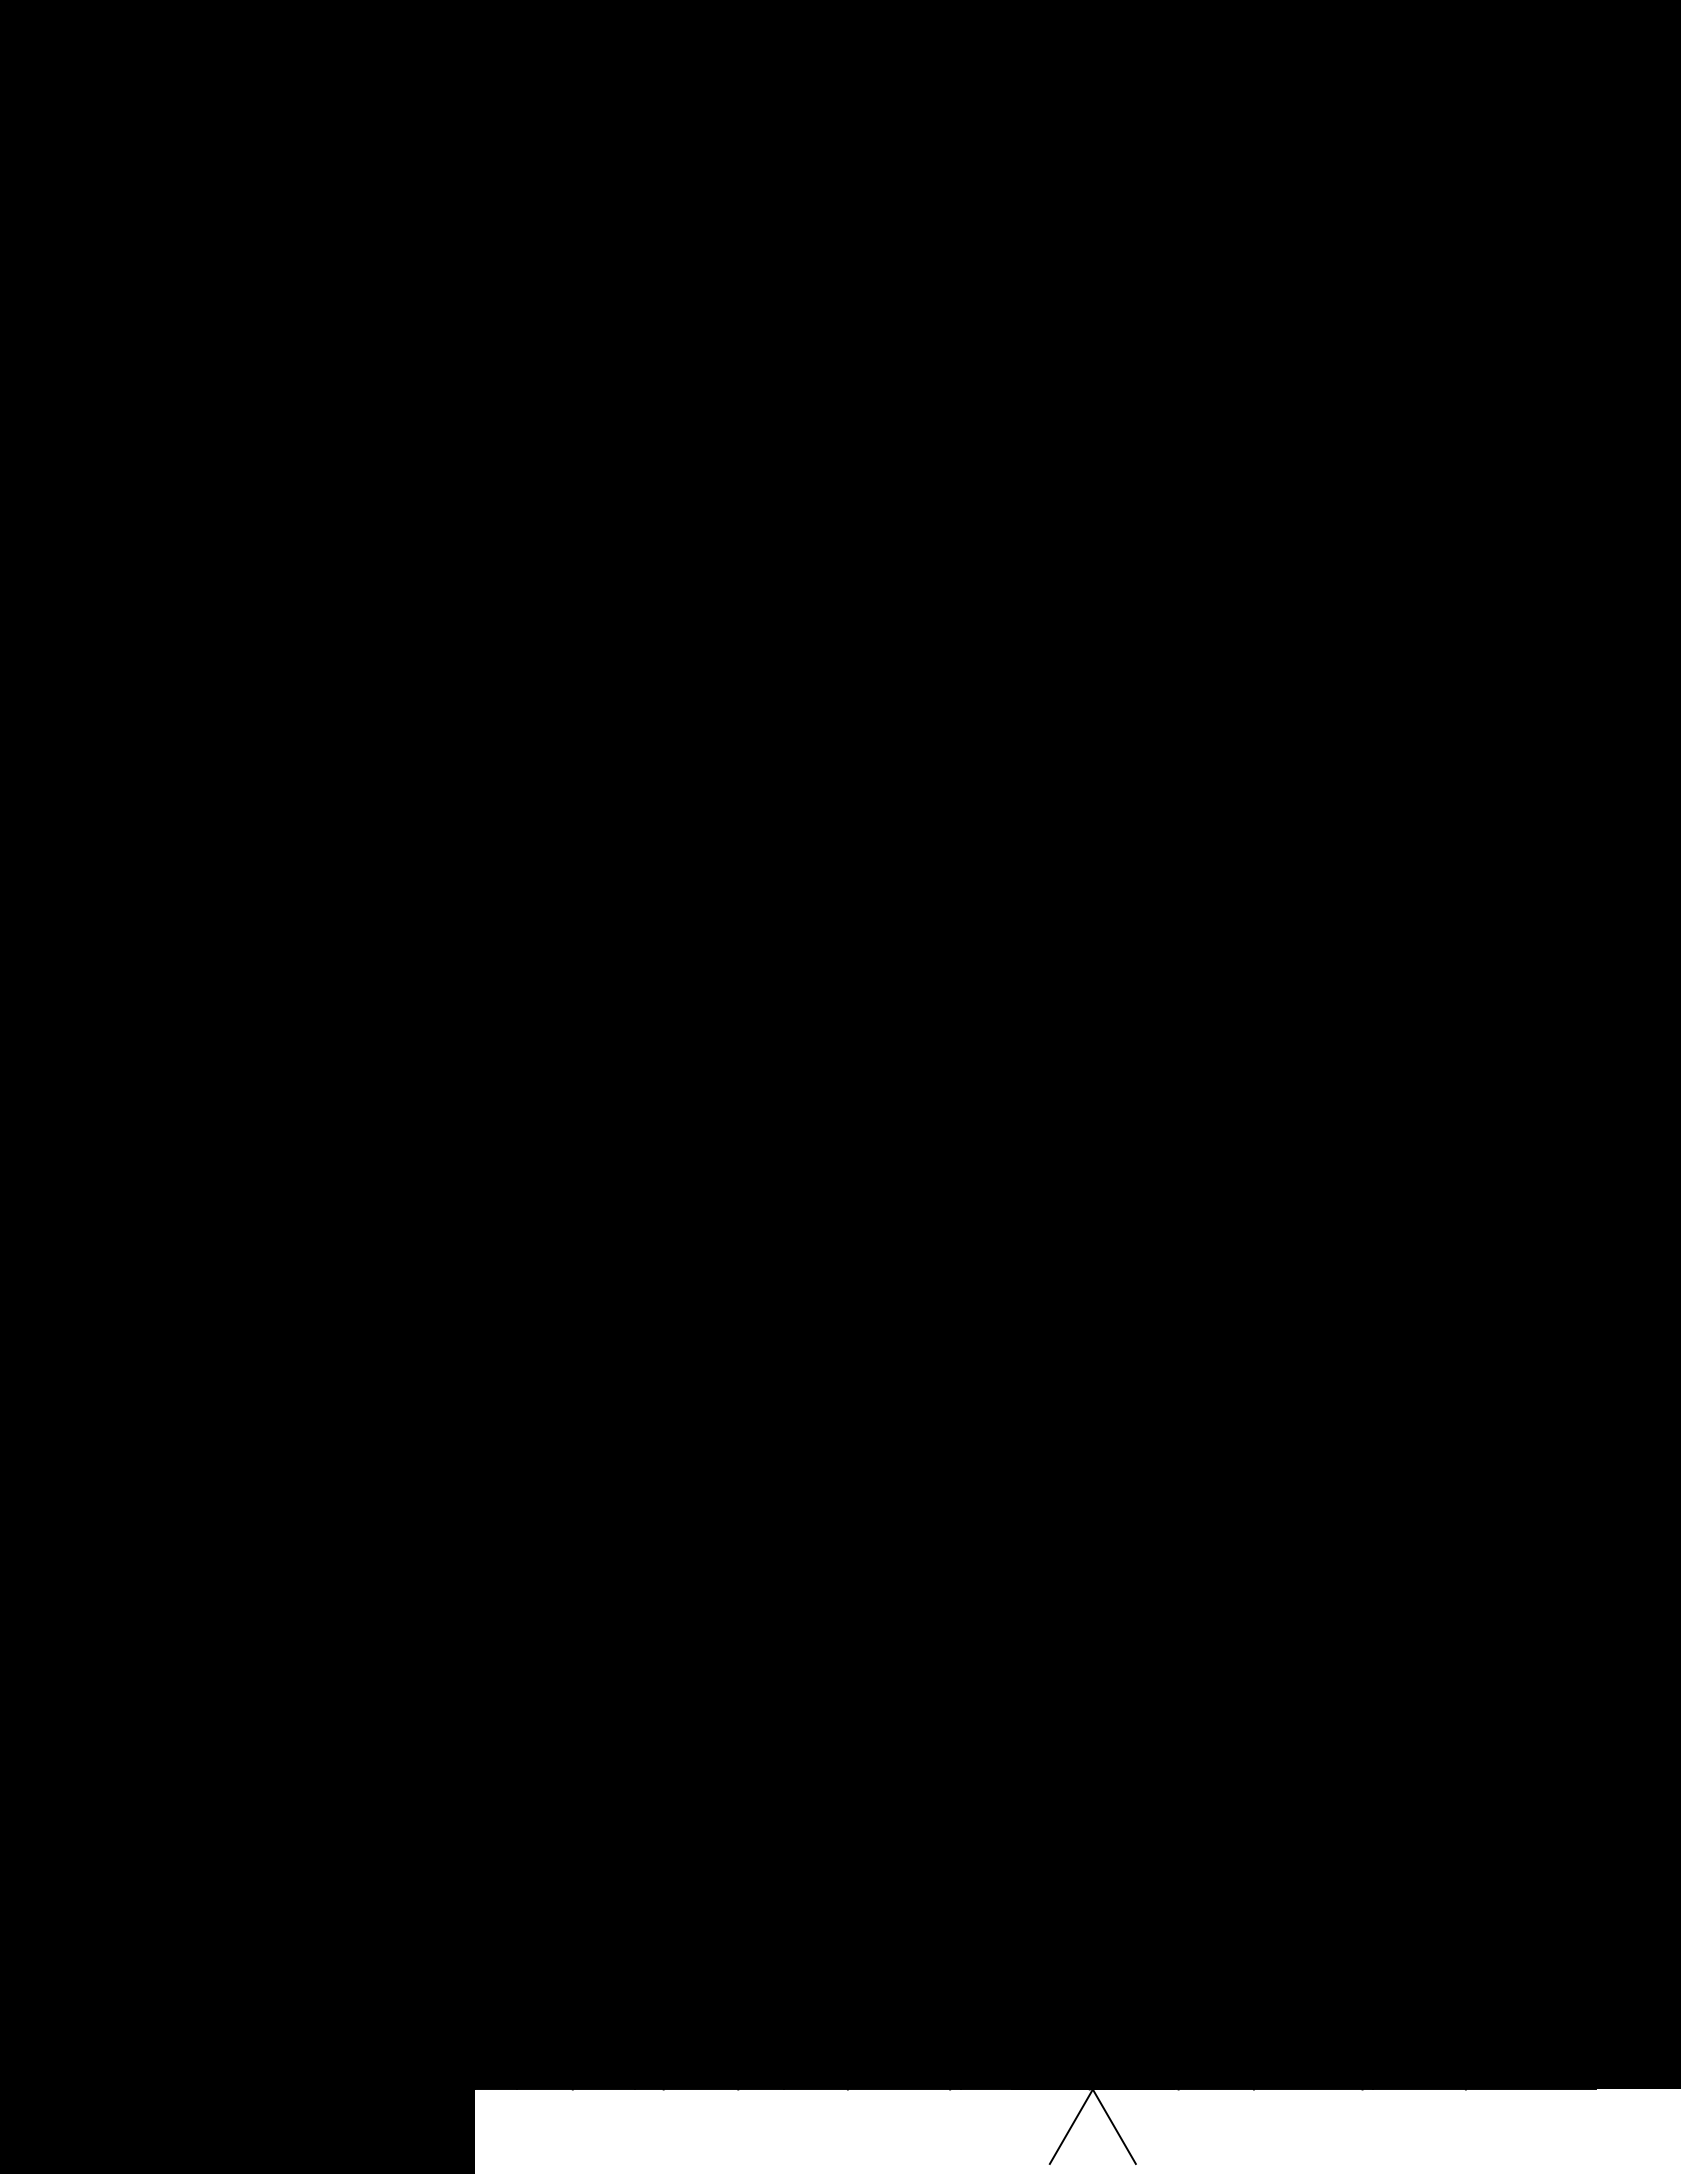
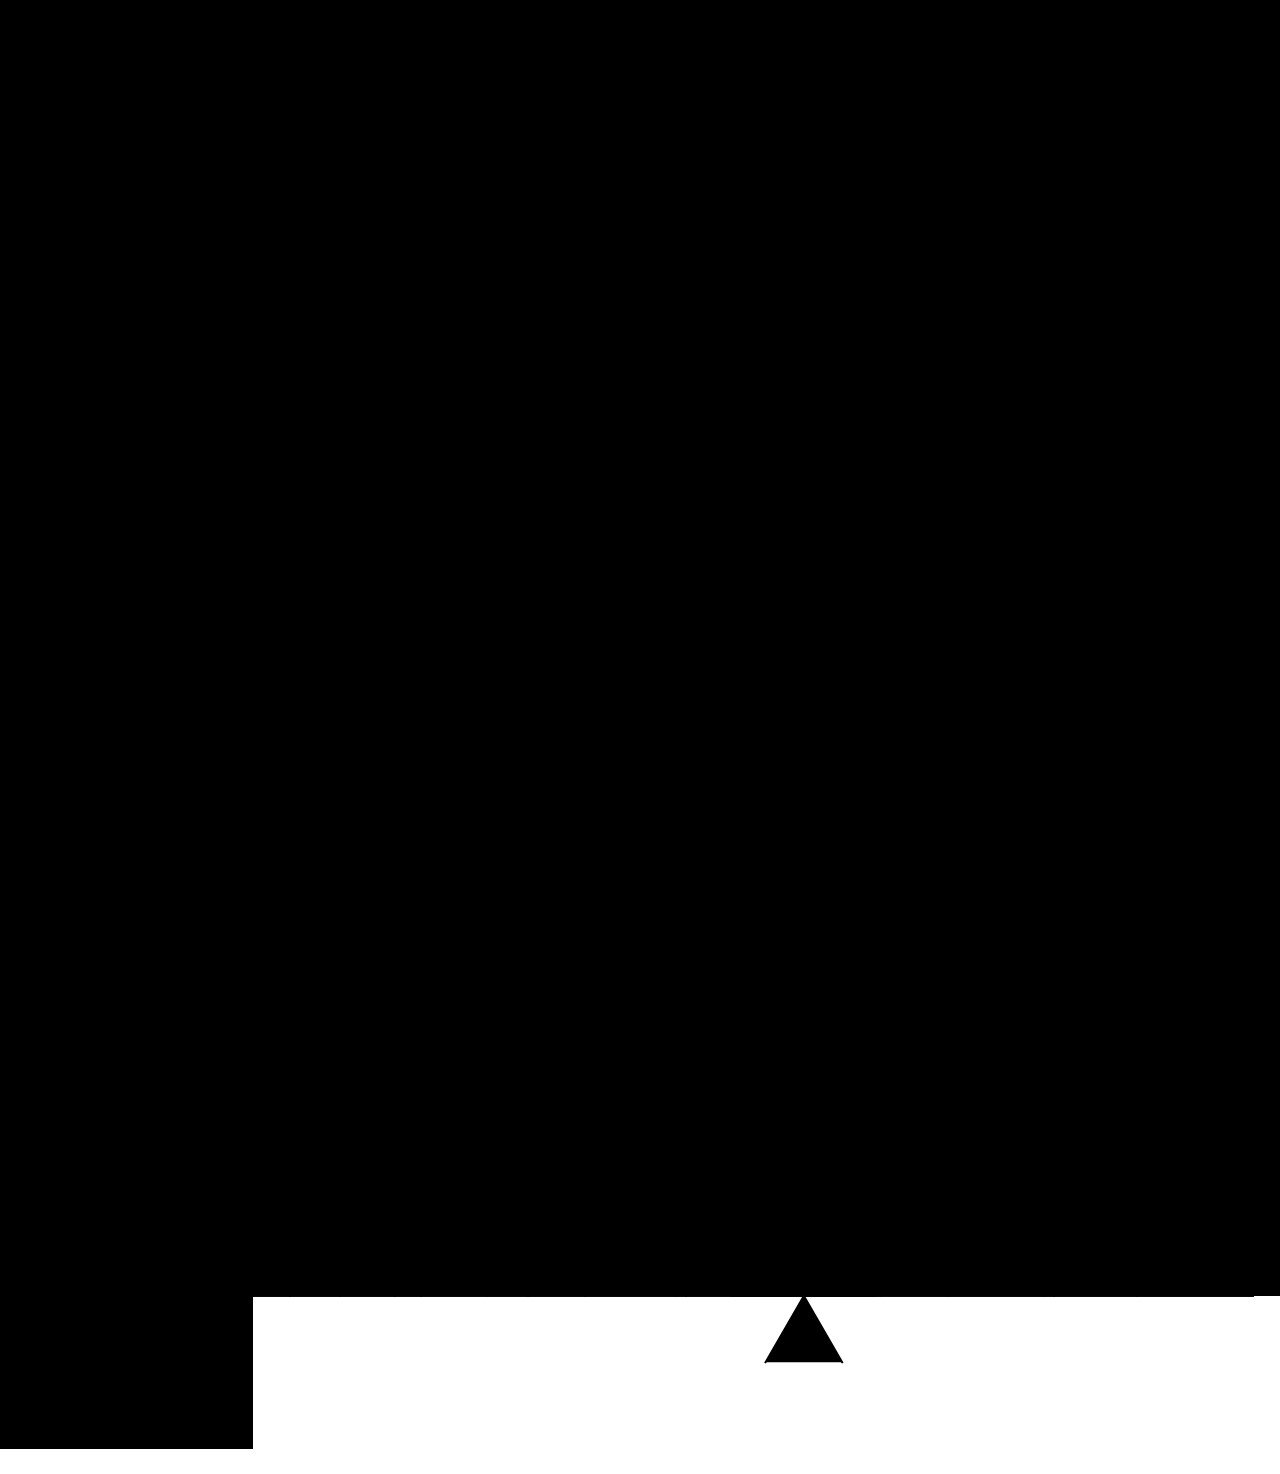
fill: (1092, 2126) -> (803, 1328), added

